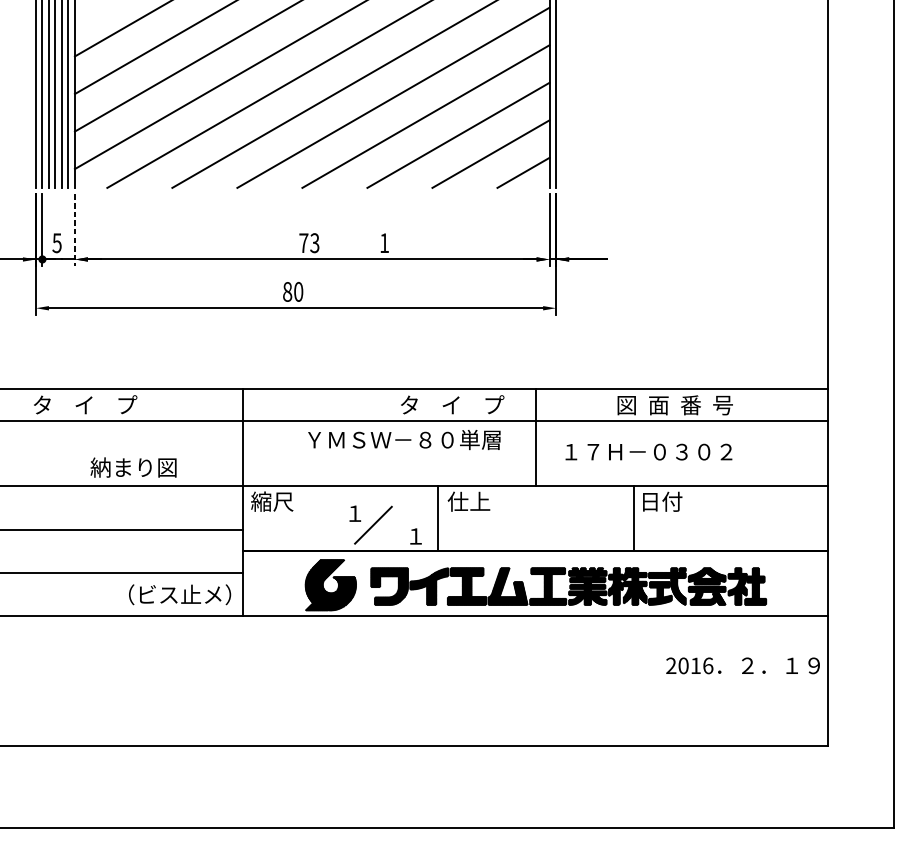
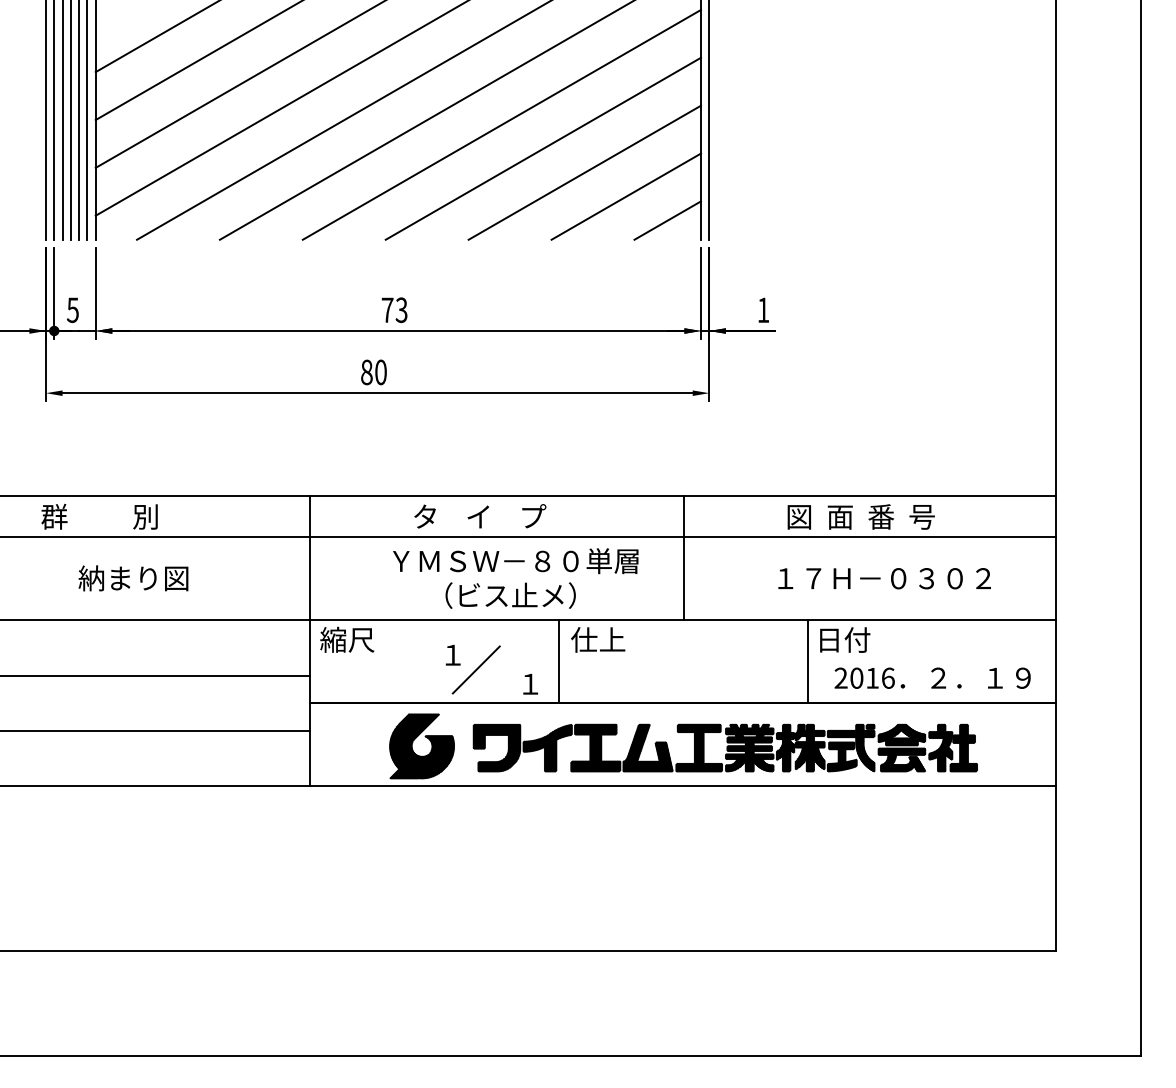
line: (74, 230) -> (95, 293), dashed -> solid
text: (384, 242) -> (763, 309), moved
text: (84, 404) -> (108, 516), タ    イ    プ -> 群          別
text: (452, 404) -> (480, 516), moved
text: (648, 451) -> (884, 578), moved
text: (133, 467) -> (133, 578), moved
text: (179, 594) -> (510, 595), moved
text: (742, 665) -> (932, 677), moved

